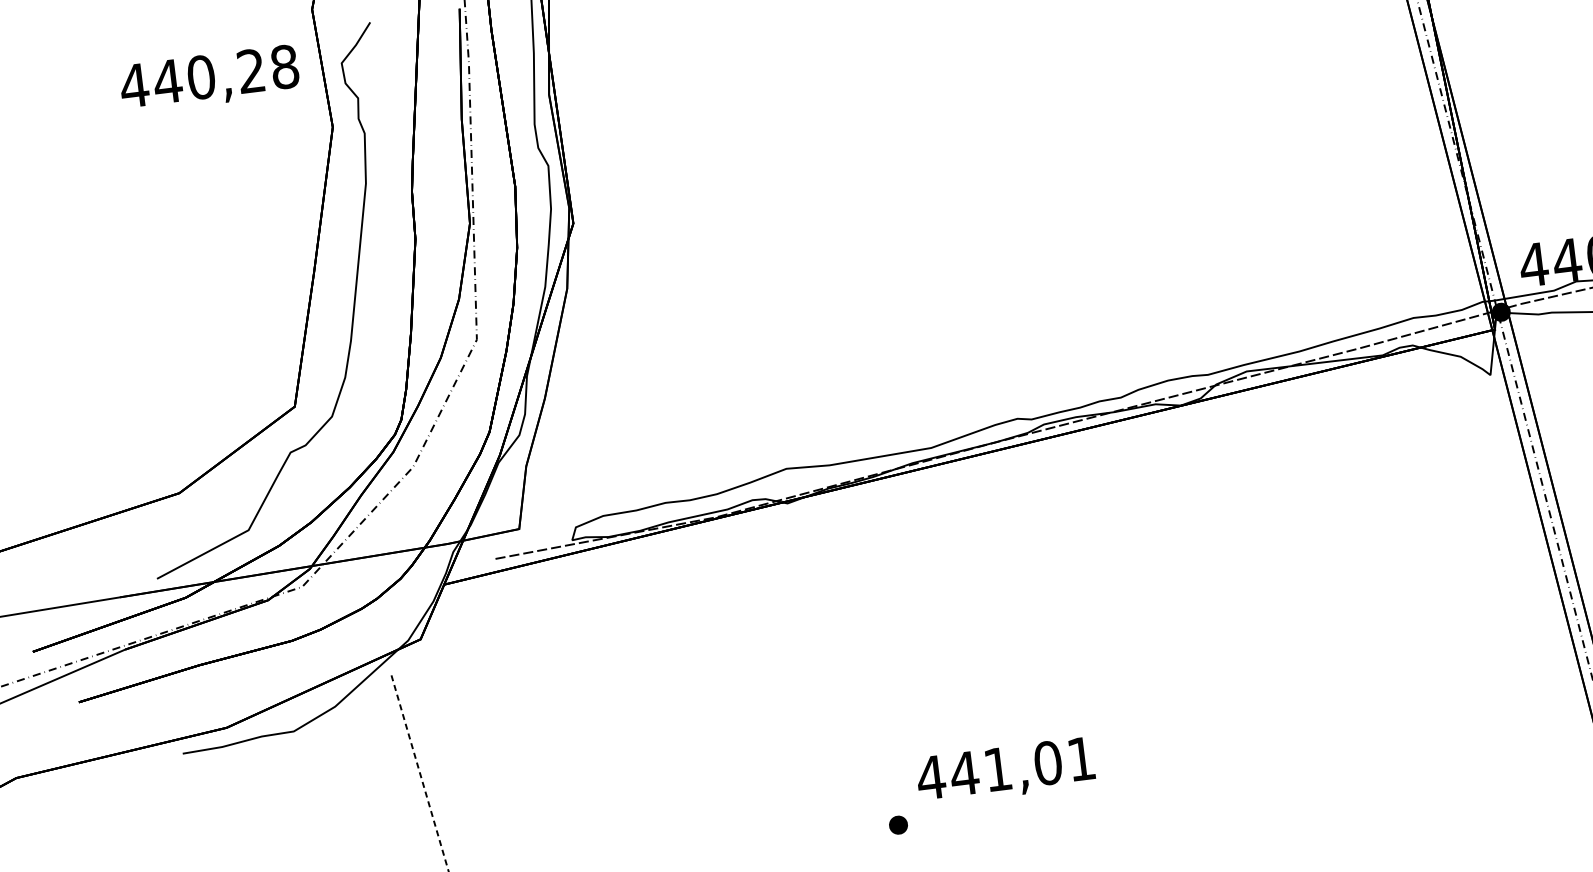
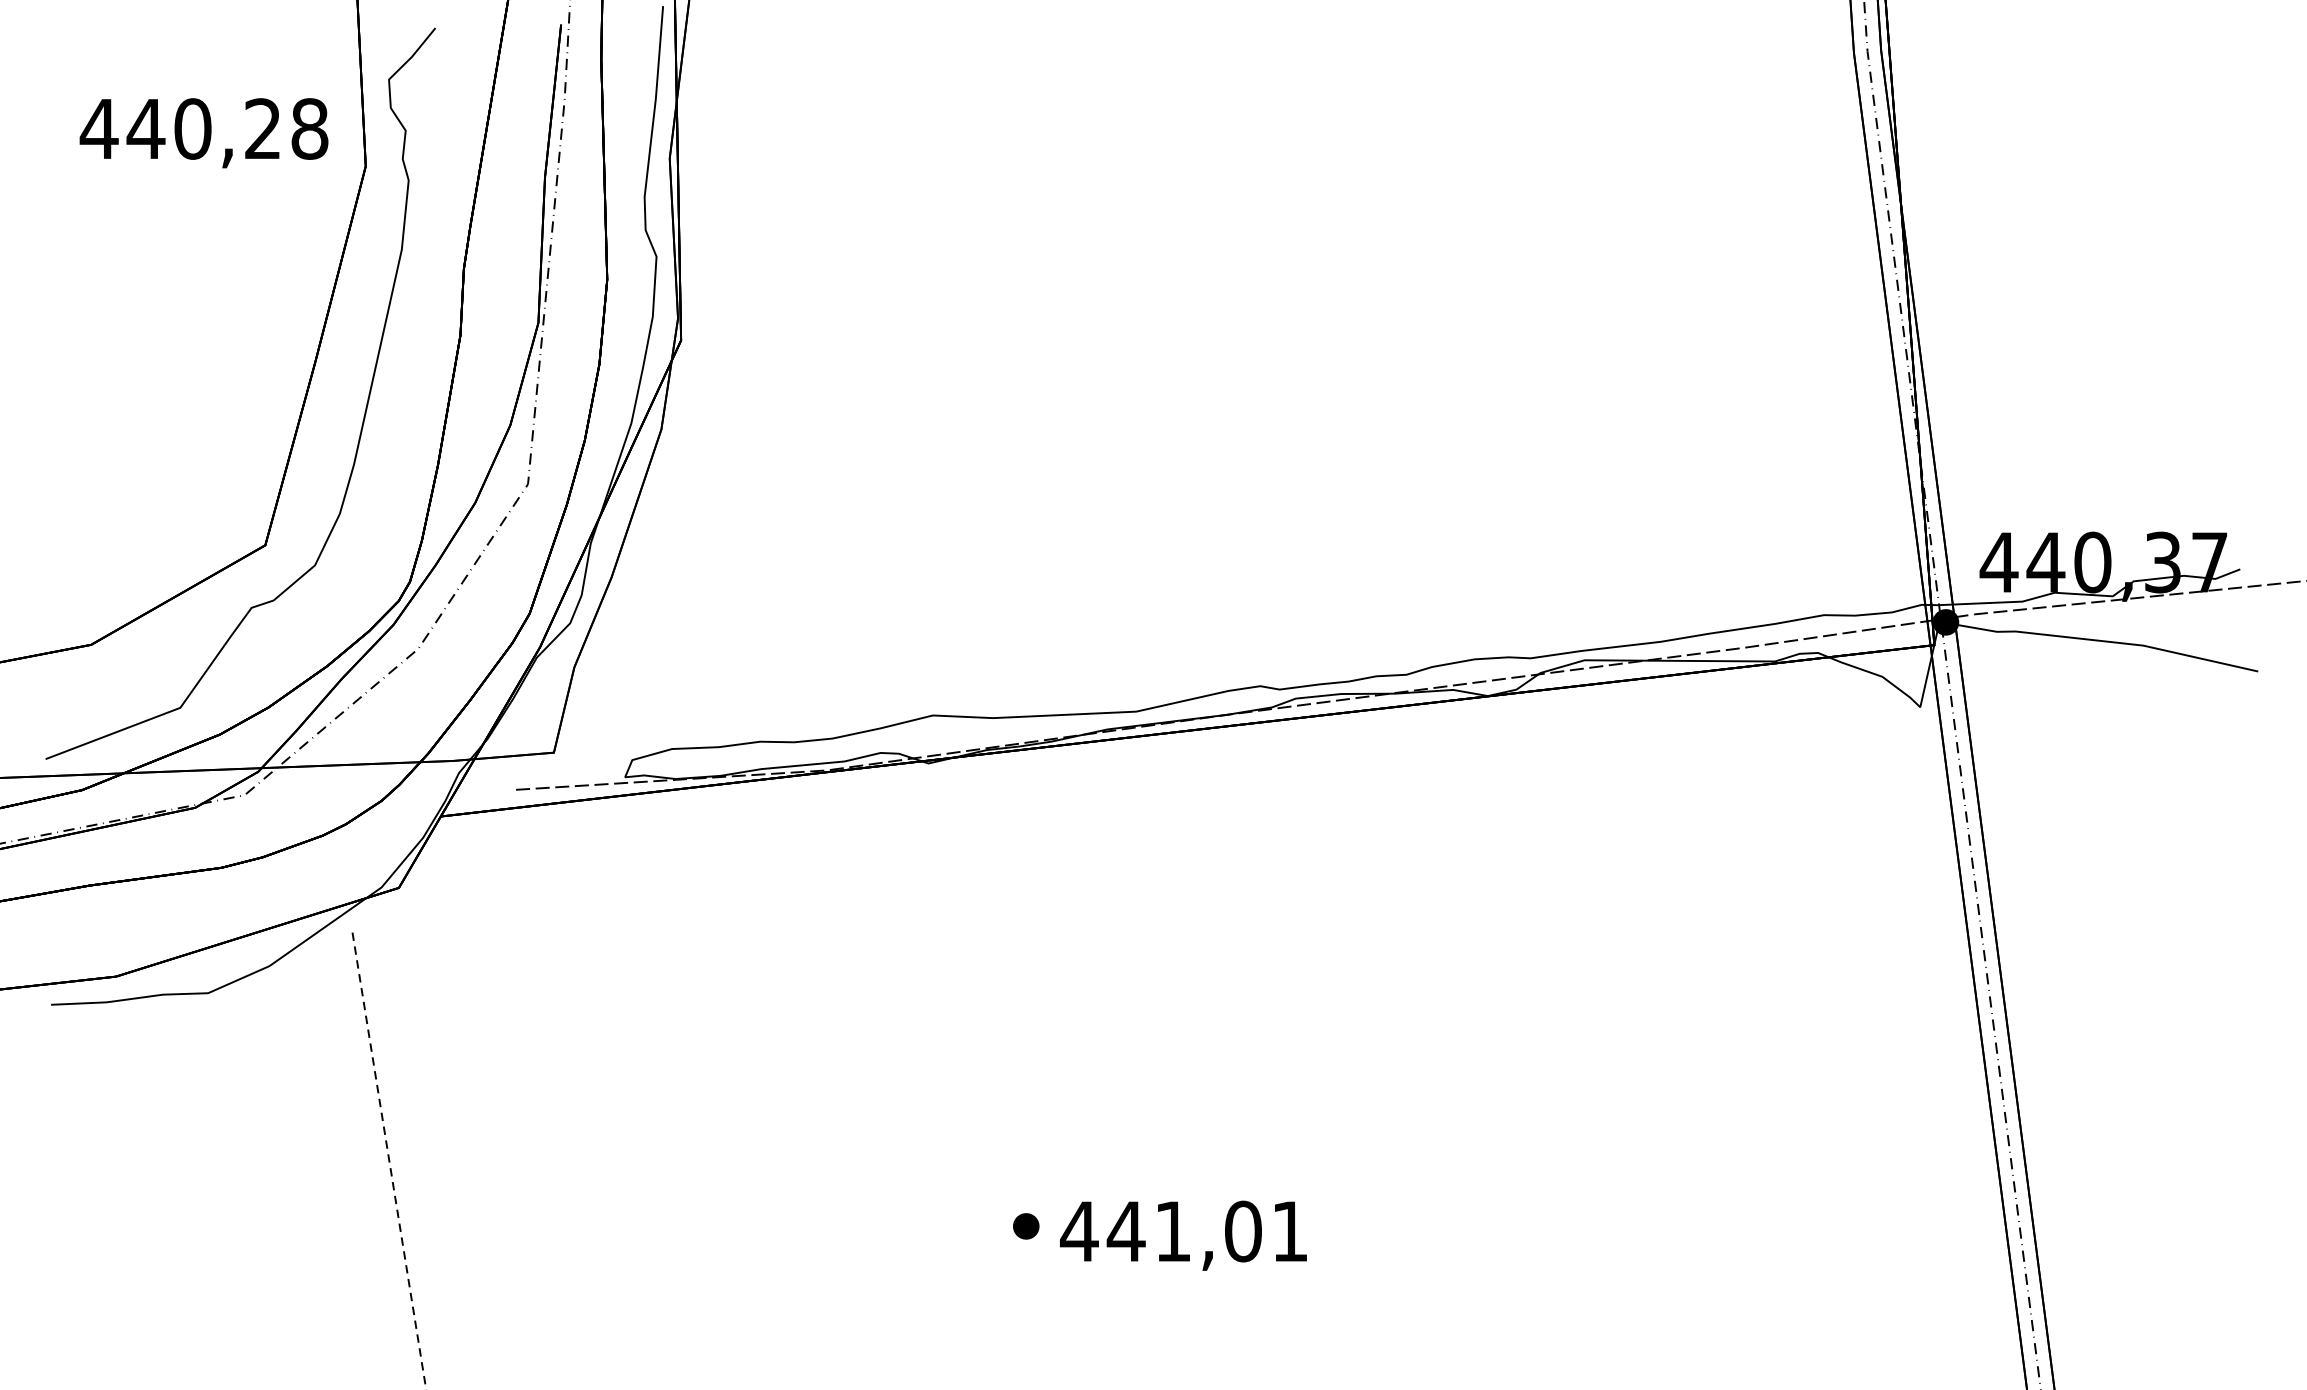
text: (209, 79) -> (203, 133), moved
text: (1005, 771) -> (1183, 1235), moved

